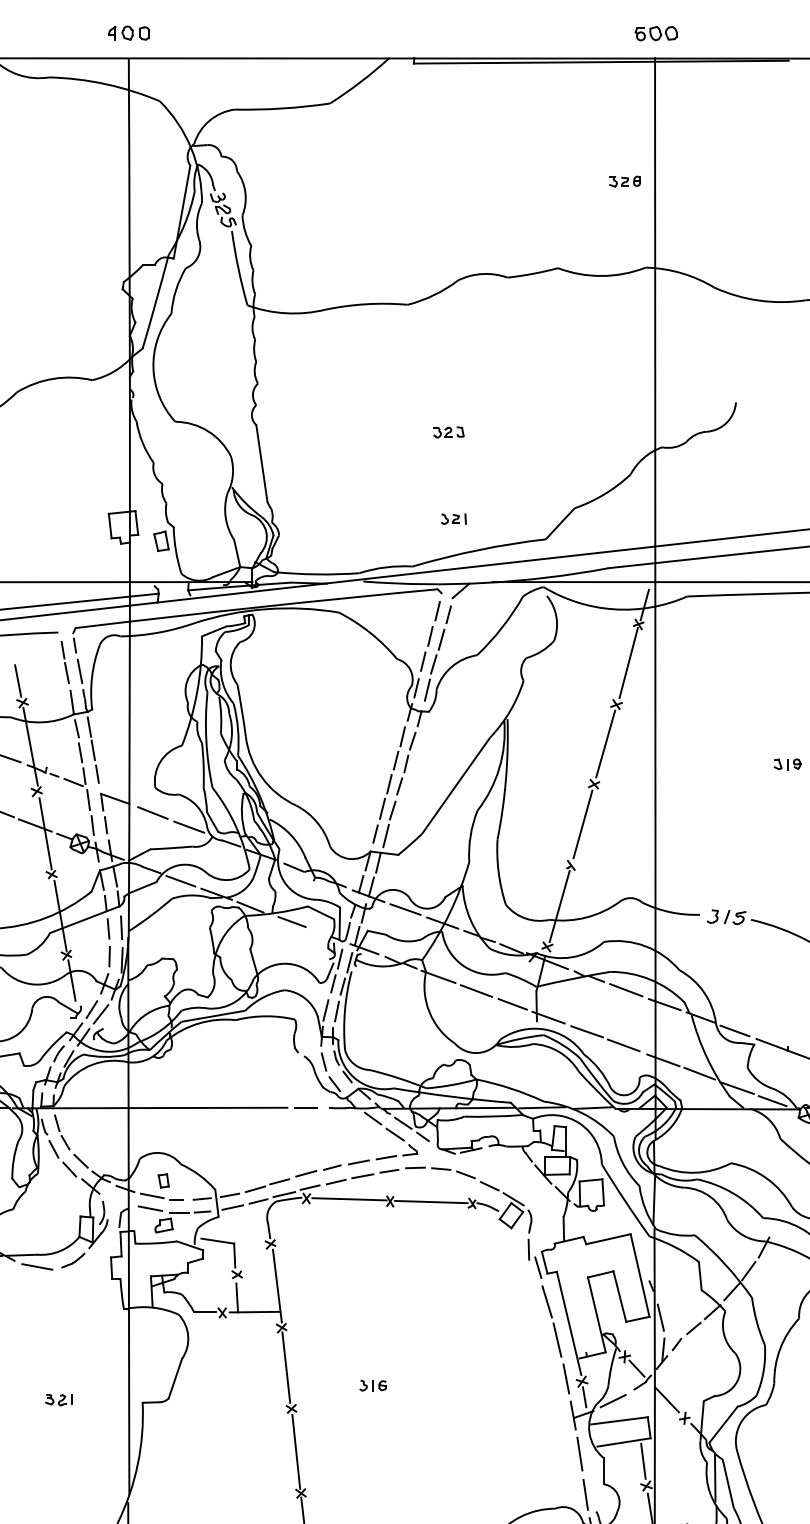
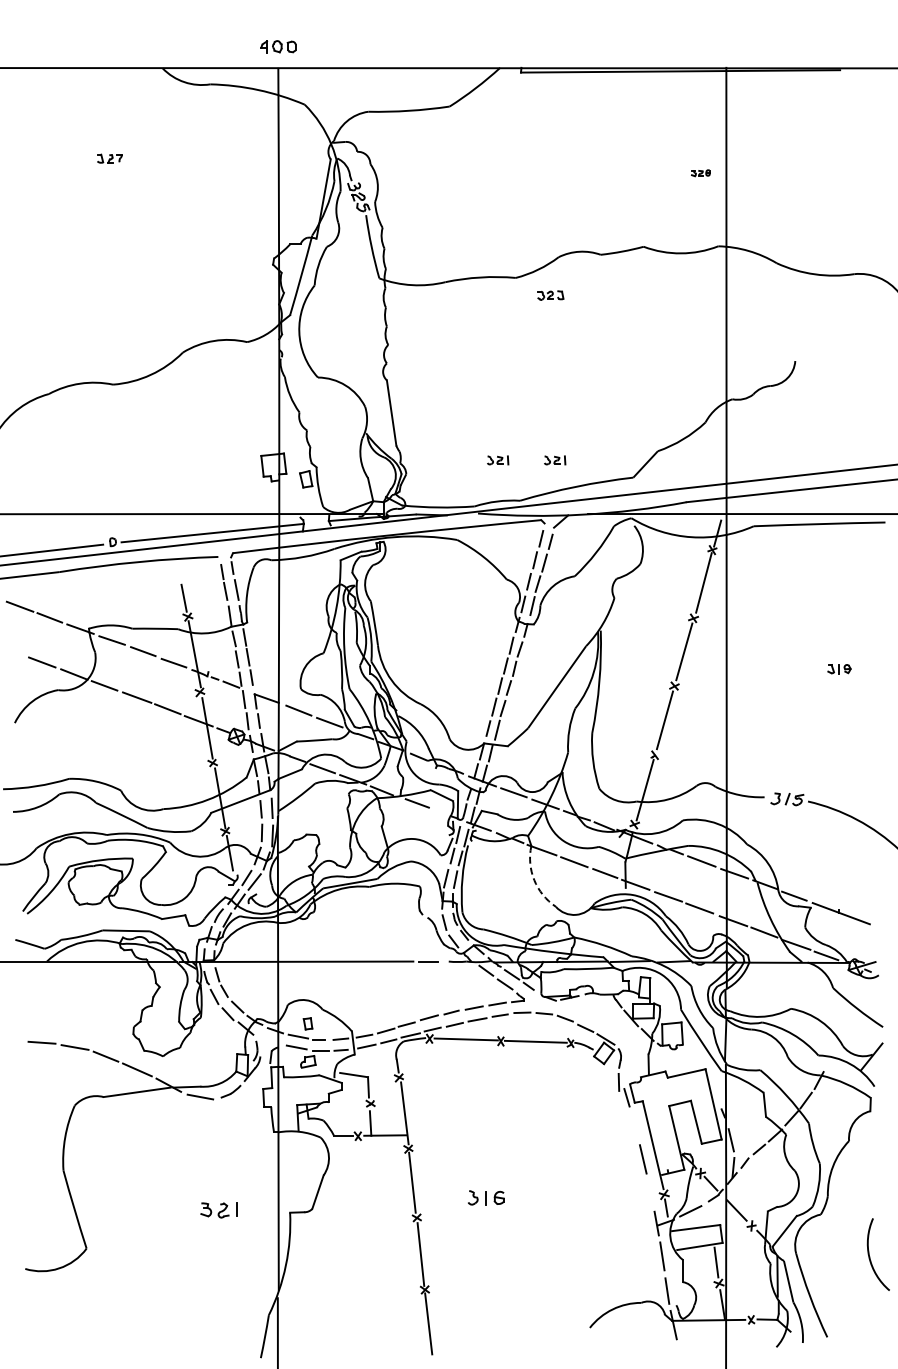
part: (655, 32) -> (726, 46), removed
part: (624, 182) -> (700, 173), size x0.7
part: (448, 432) -> (550, 295), moved
part: (387, 519) -> (498, 460), added
arc: (429, 1012) -> (534, 880), solid -> dashed
line: (547, 1301) -> (634, 1126), removed
line: (565, 1379) -> (650, 1192), removed
part: (373, 1386) -> (486, 1198), size x1.6
part: (58, 1400) -> (218, 1210), size x1.6

